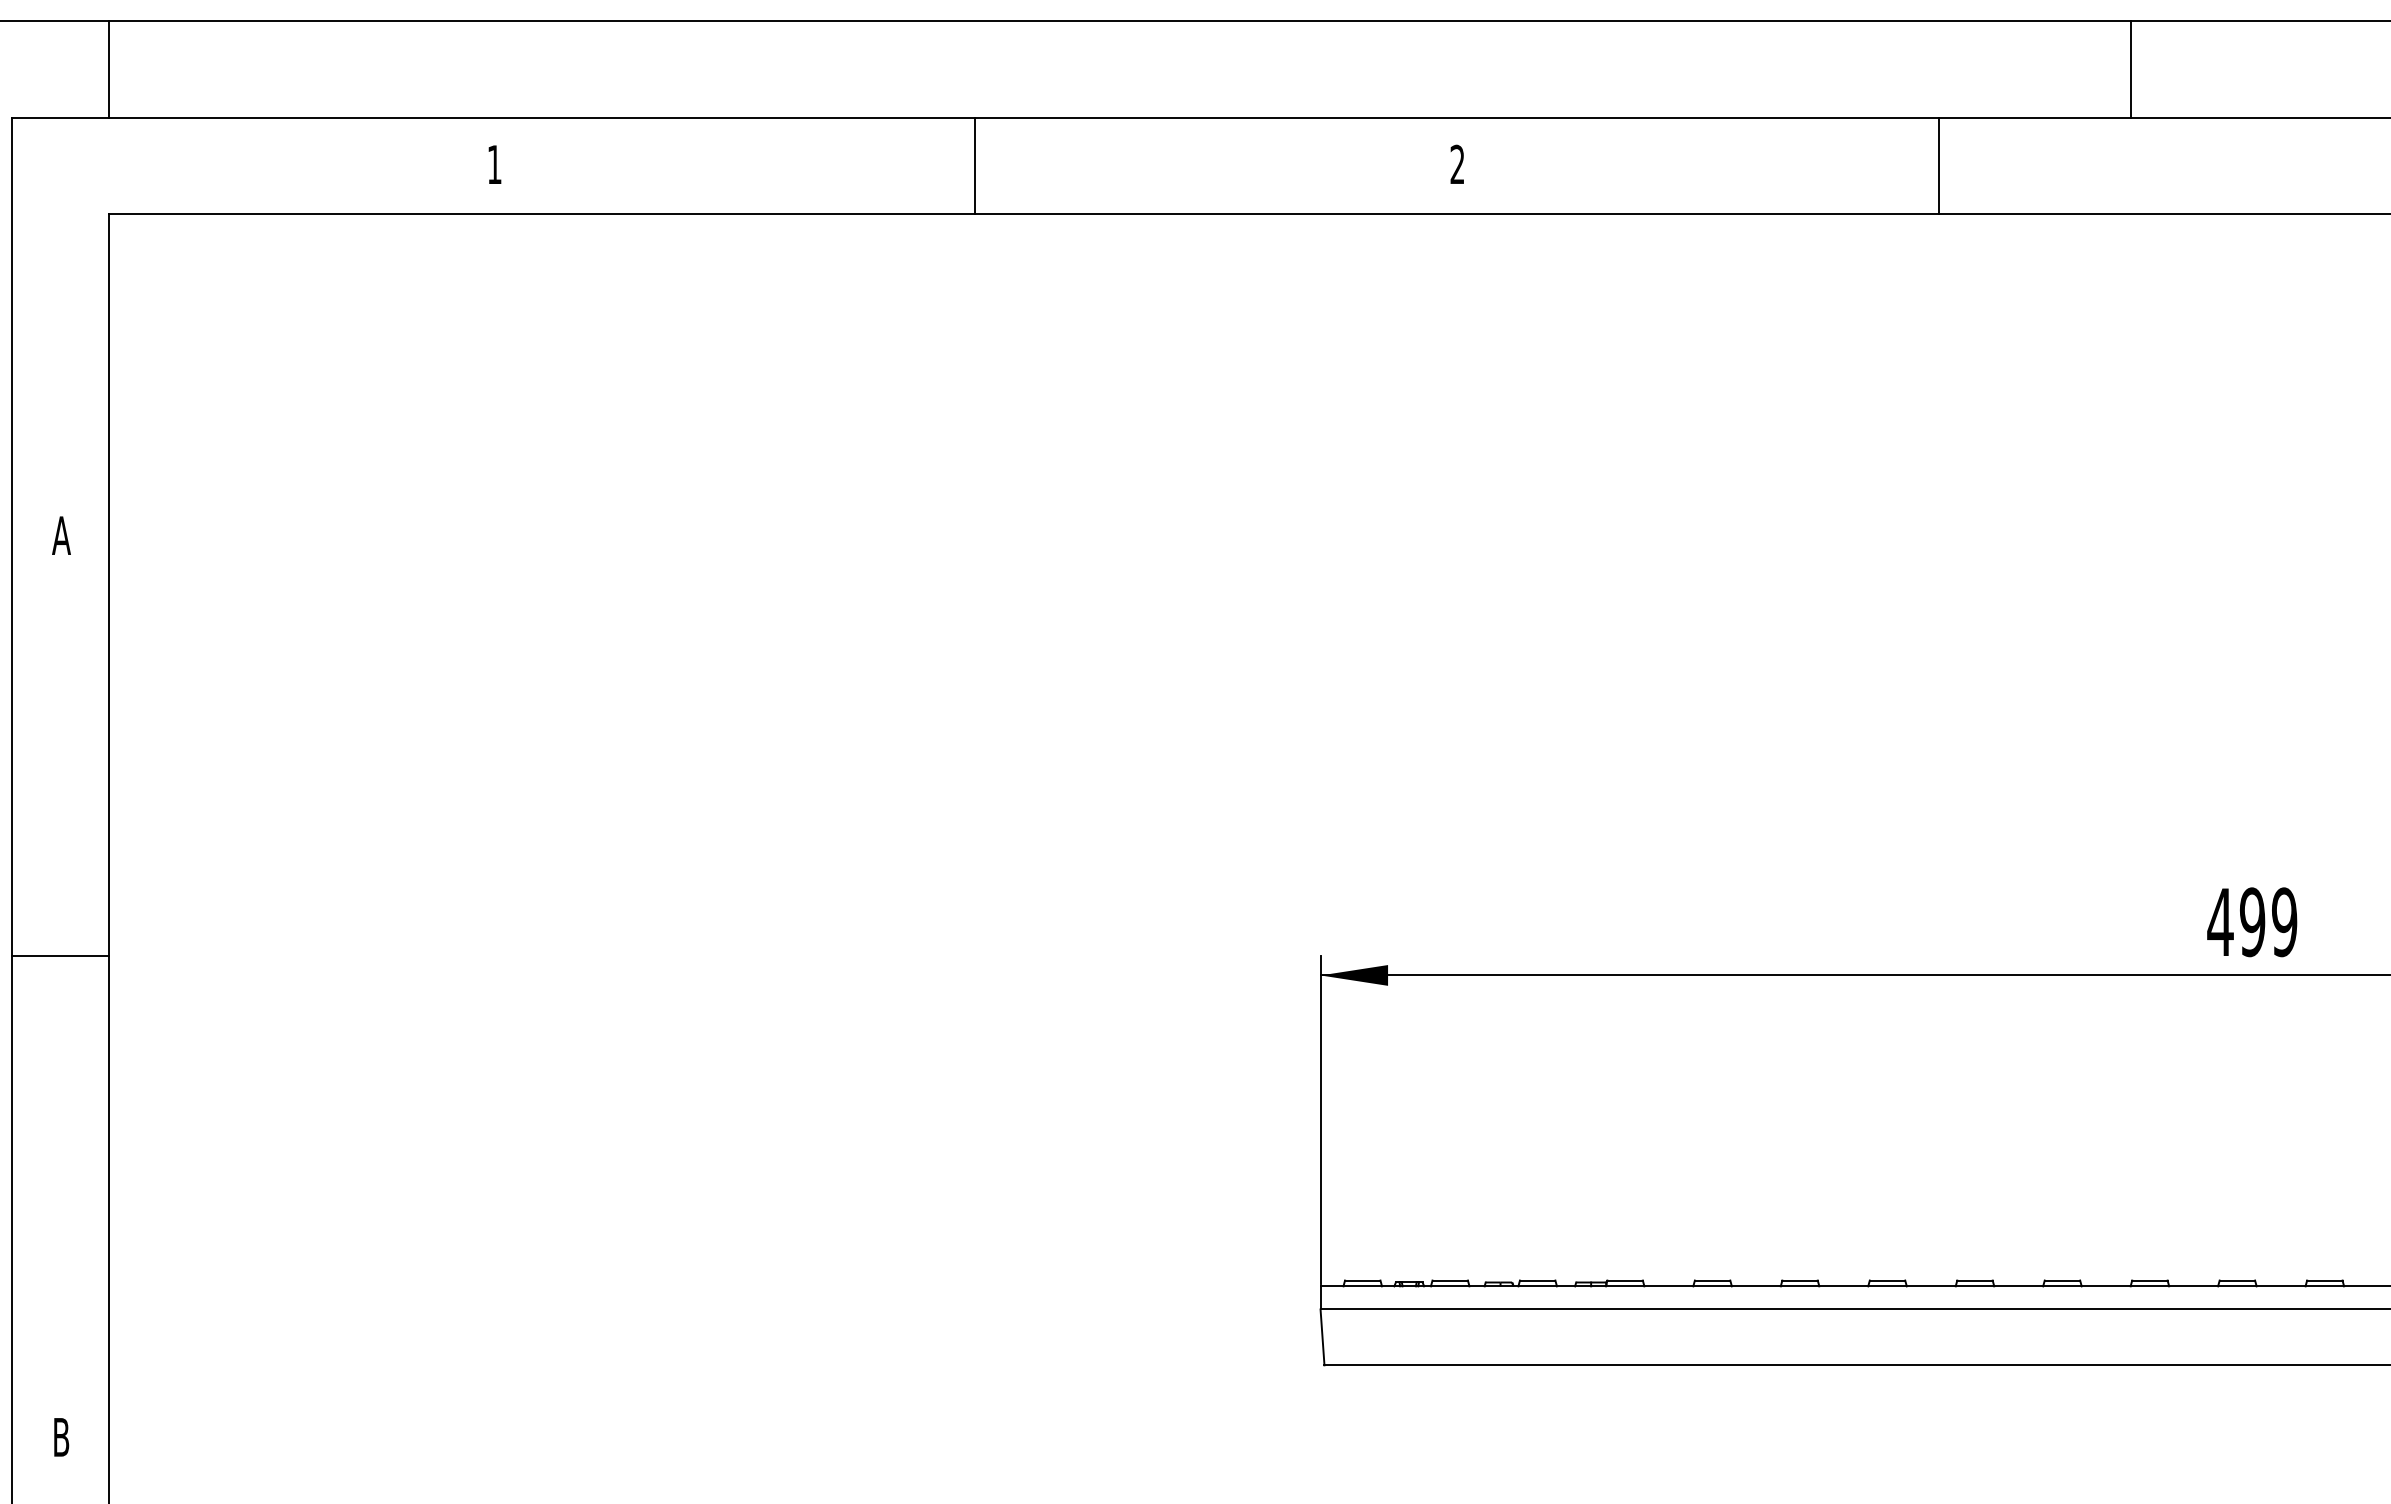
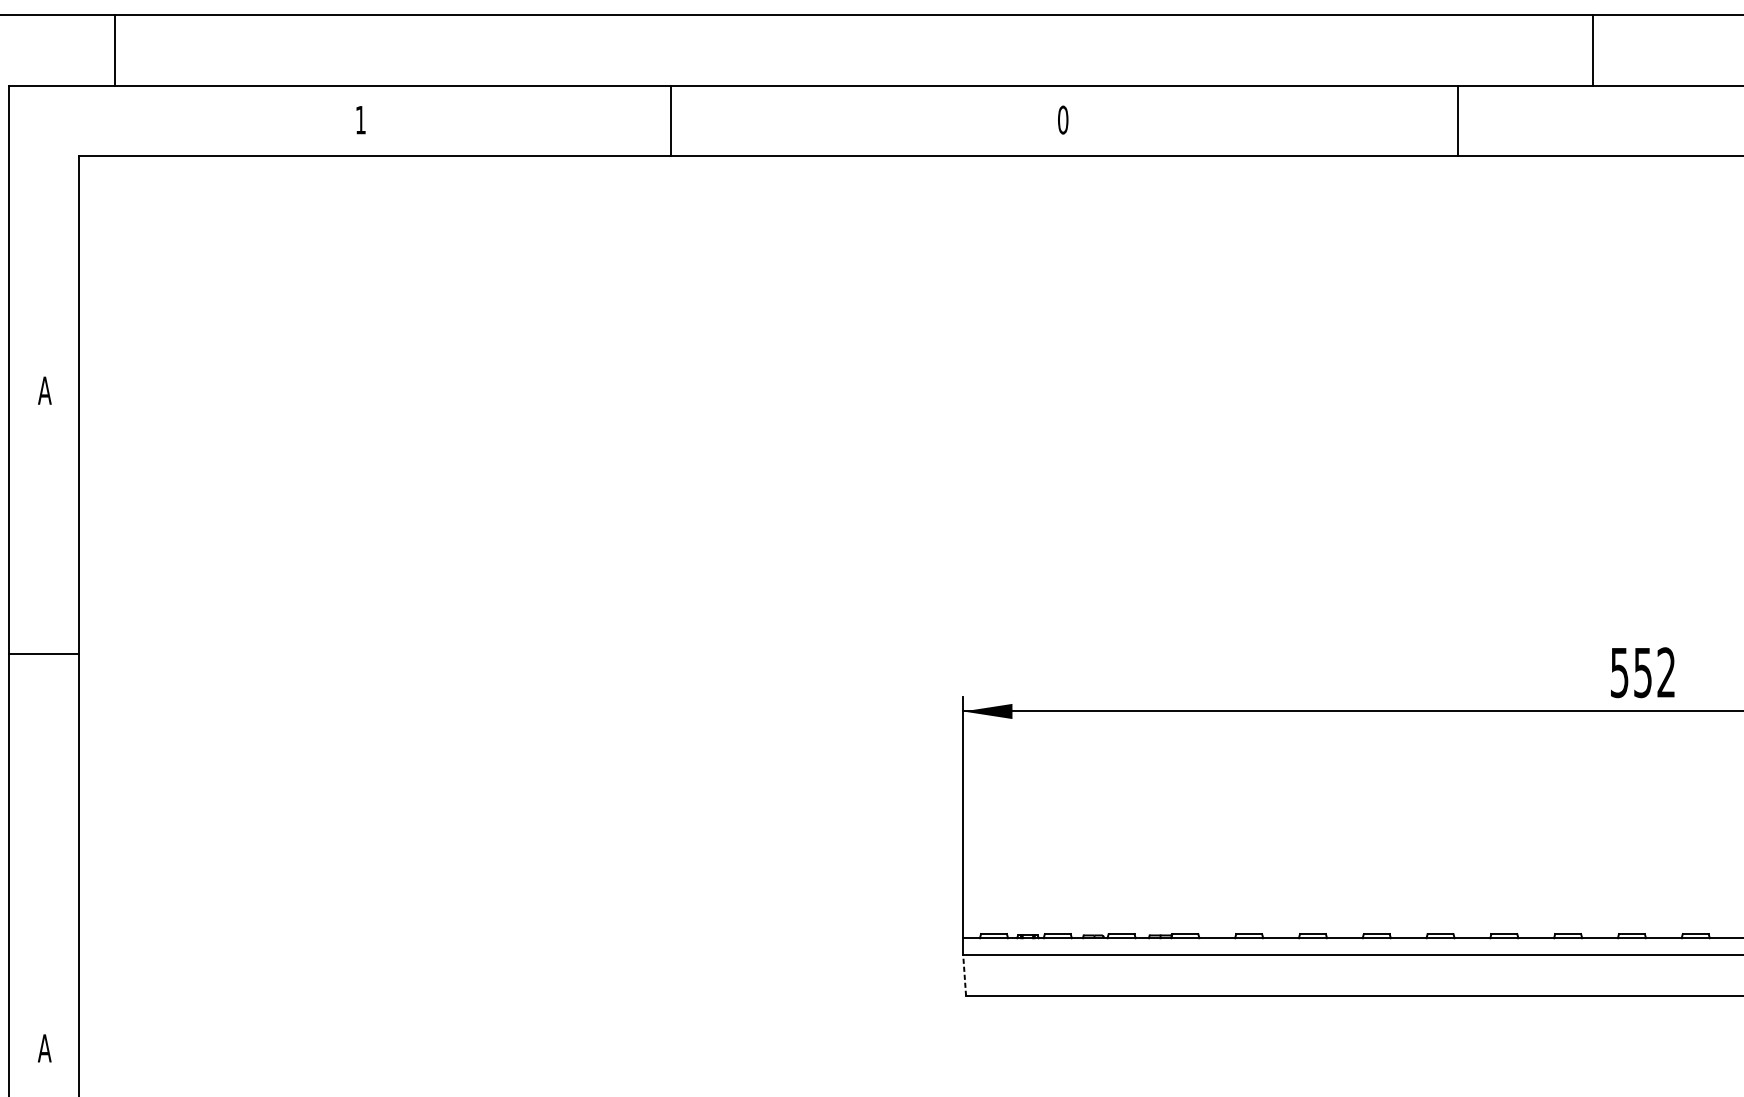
line: (108, 69) -> (114, 50), moved
line: (2131, 69) -> (1592, 50), moved
text: (1457, 164) -> (1063, 119), 2 -> 0
line: (975, 165) -> (670, 120), moved
line: (1938, 165) -> (1457, 120), moved
text: (2252, 922) -> (1642, 672), 499 -> 552
line: (60, 955) -> (44, 653), moved
line: (1322, 1336) -> (964, 974), solid -> dashed
text: (60, 1437) -> (44, 1048), B -> A

